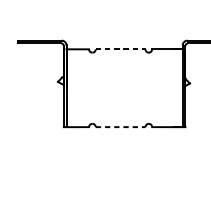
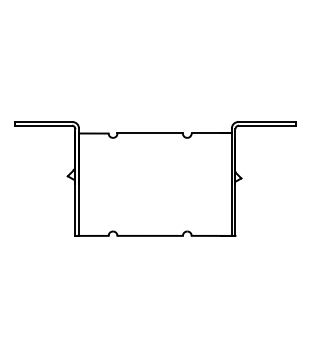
line: (120, 49) -> (150, 133), dashed -> solid
line: (120, 126) -> (150, 235), dashed -> solid

